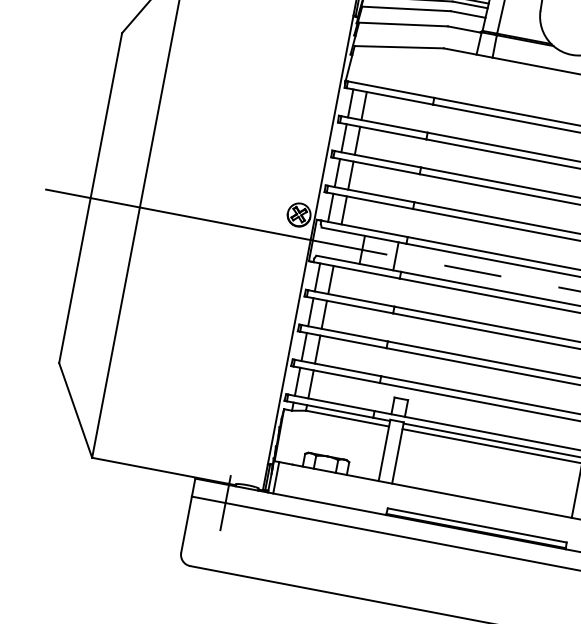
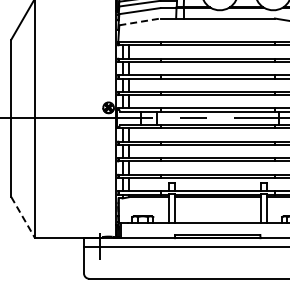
line: (398, 46) -> (139, 21), solid -> dashed
line: (76, 411) -> (23, 217), solid -> dashed

